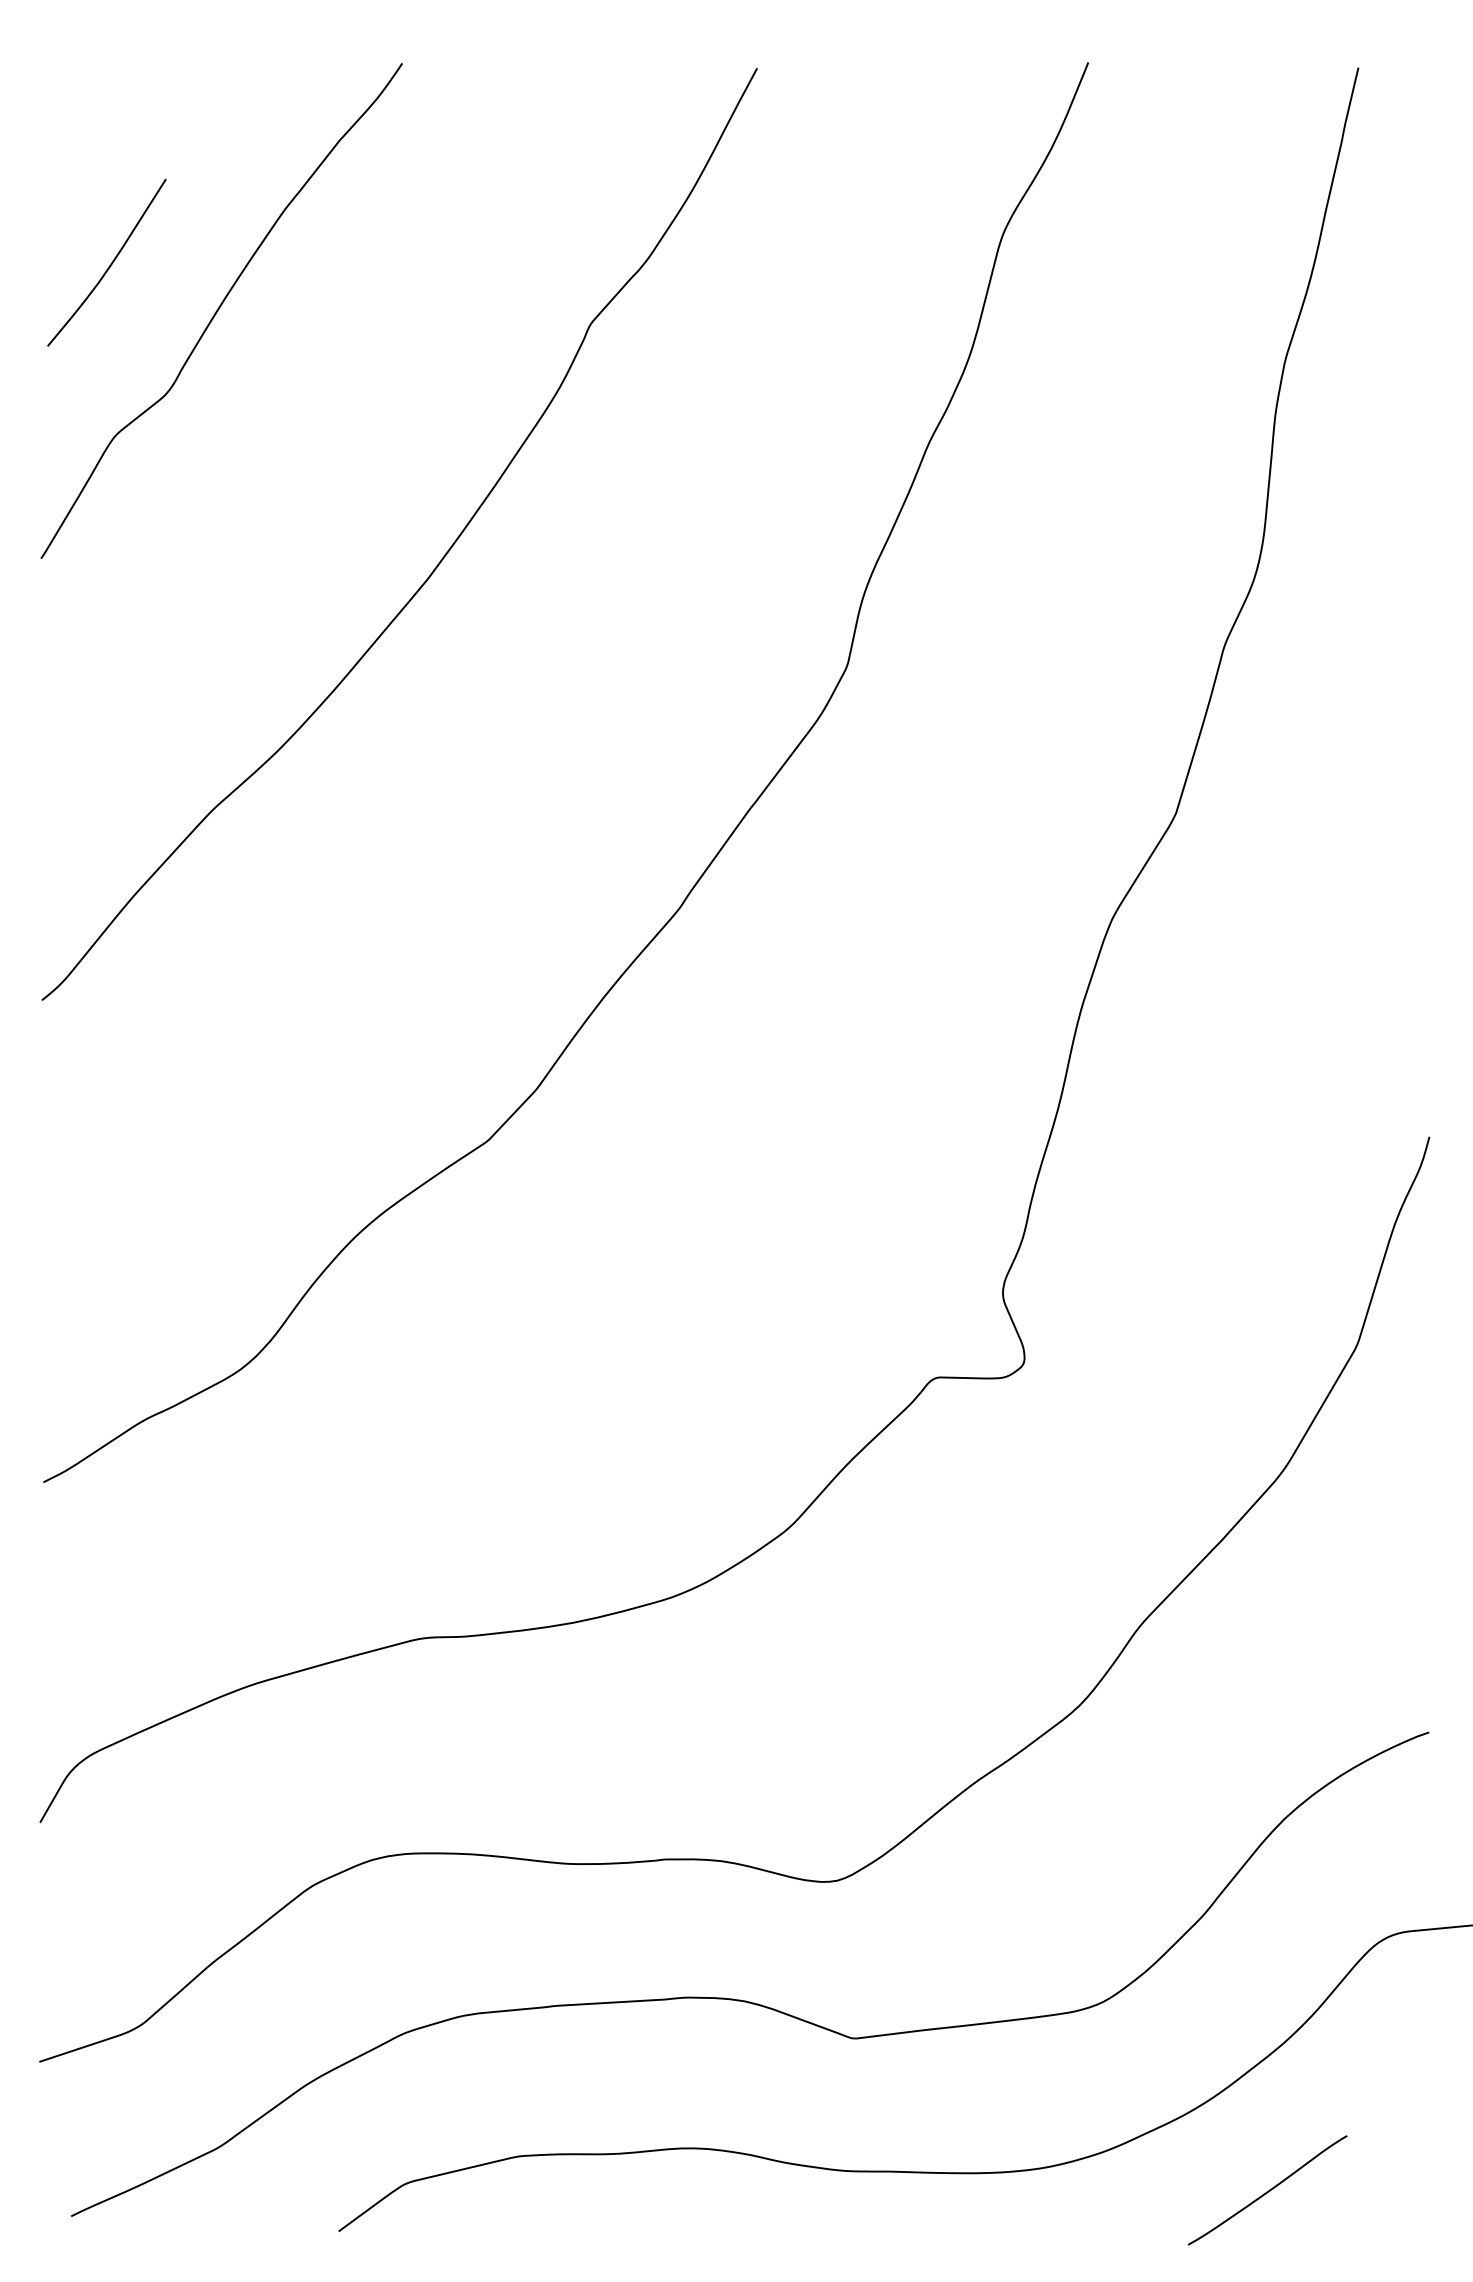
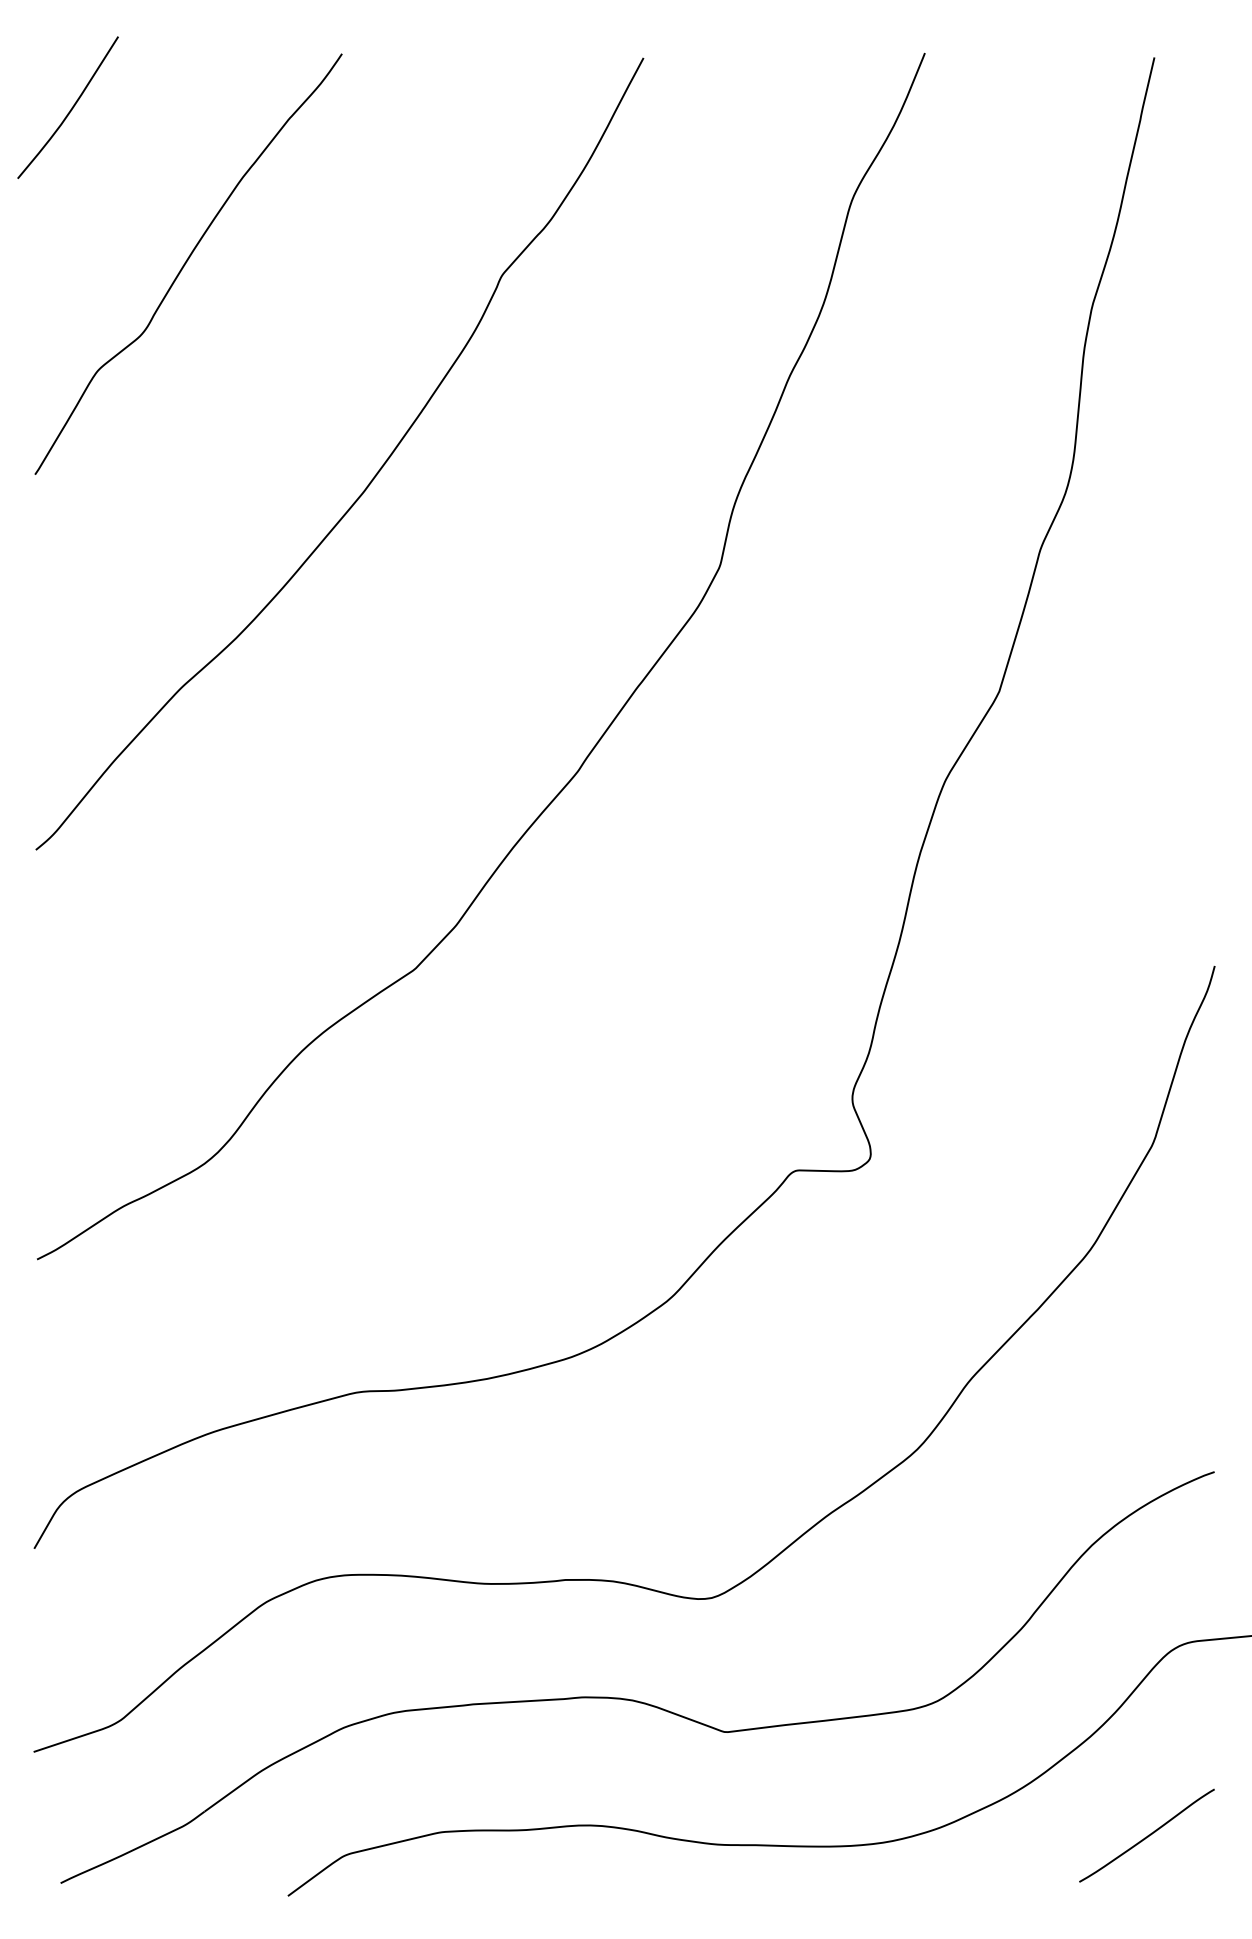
curve: (110, 263) -> (71, 108), moved
curve: (1268, 2190) -> (1147, 1835), moved

